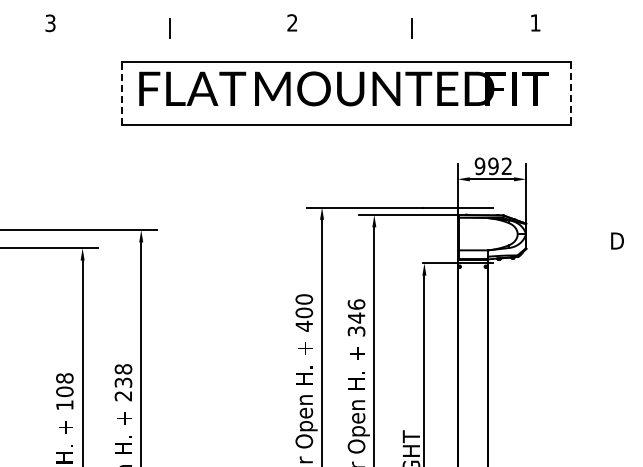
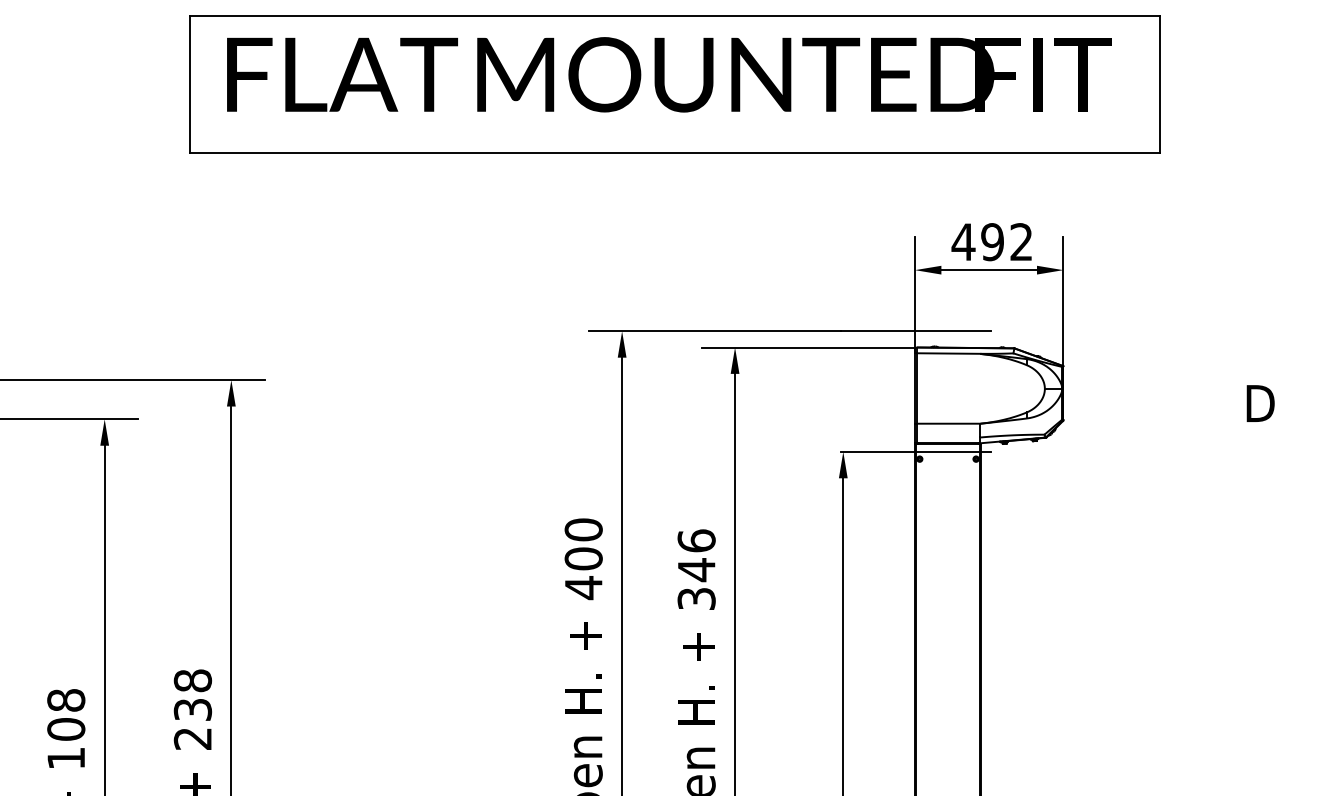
line: (121, 93) -> (188, 84), dashed -> solid
line: (570, 93) -> (1159, 84), dashed -> solid
text: (479, 166) -> (962, 242), 992 -> 492

